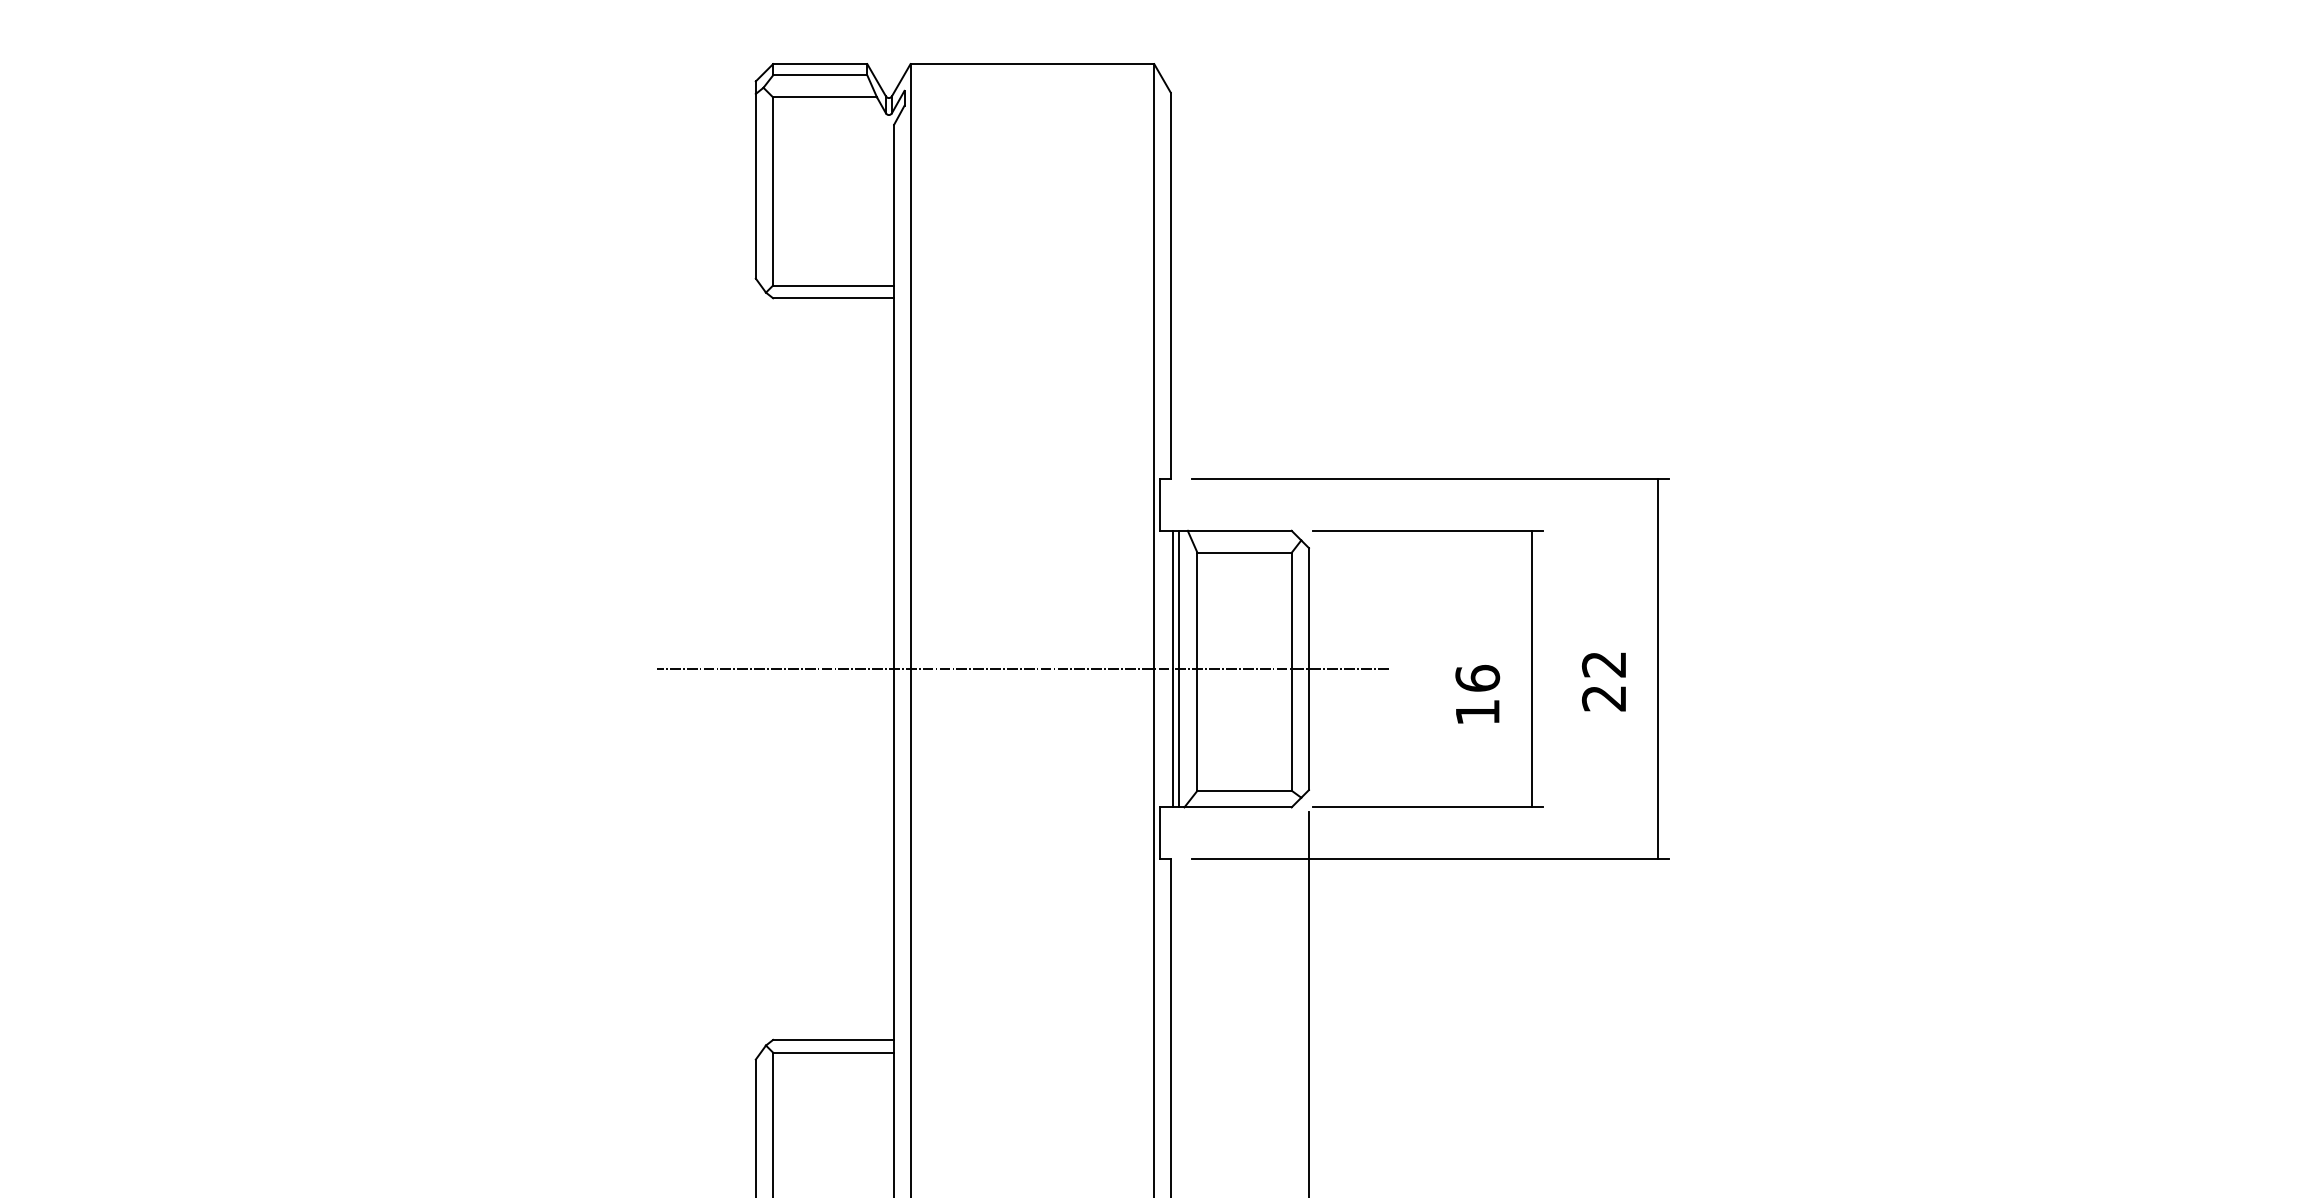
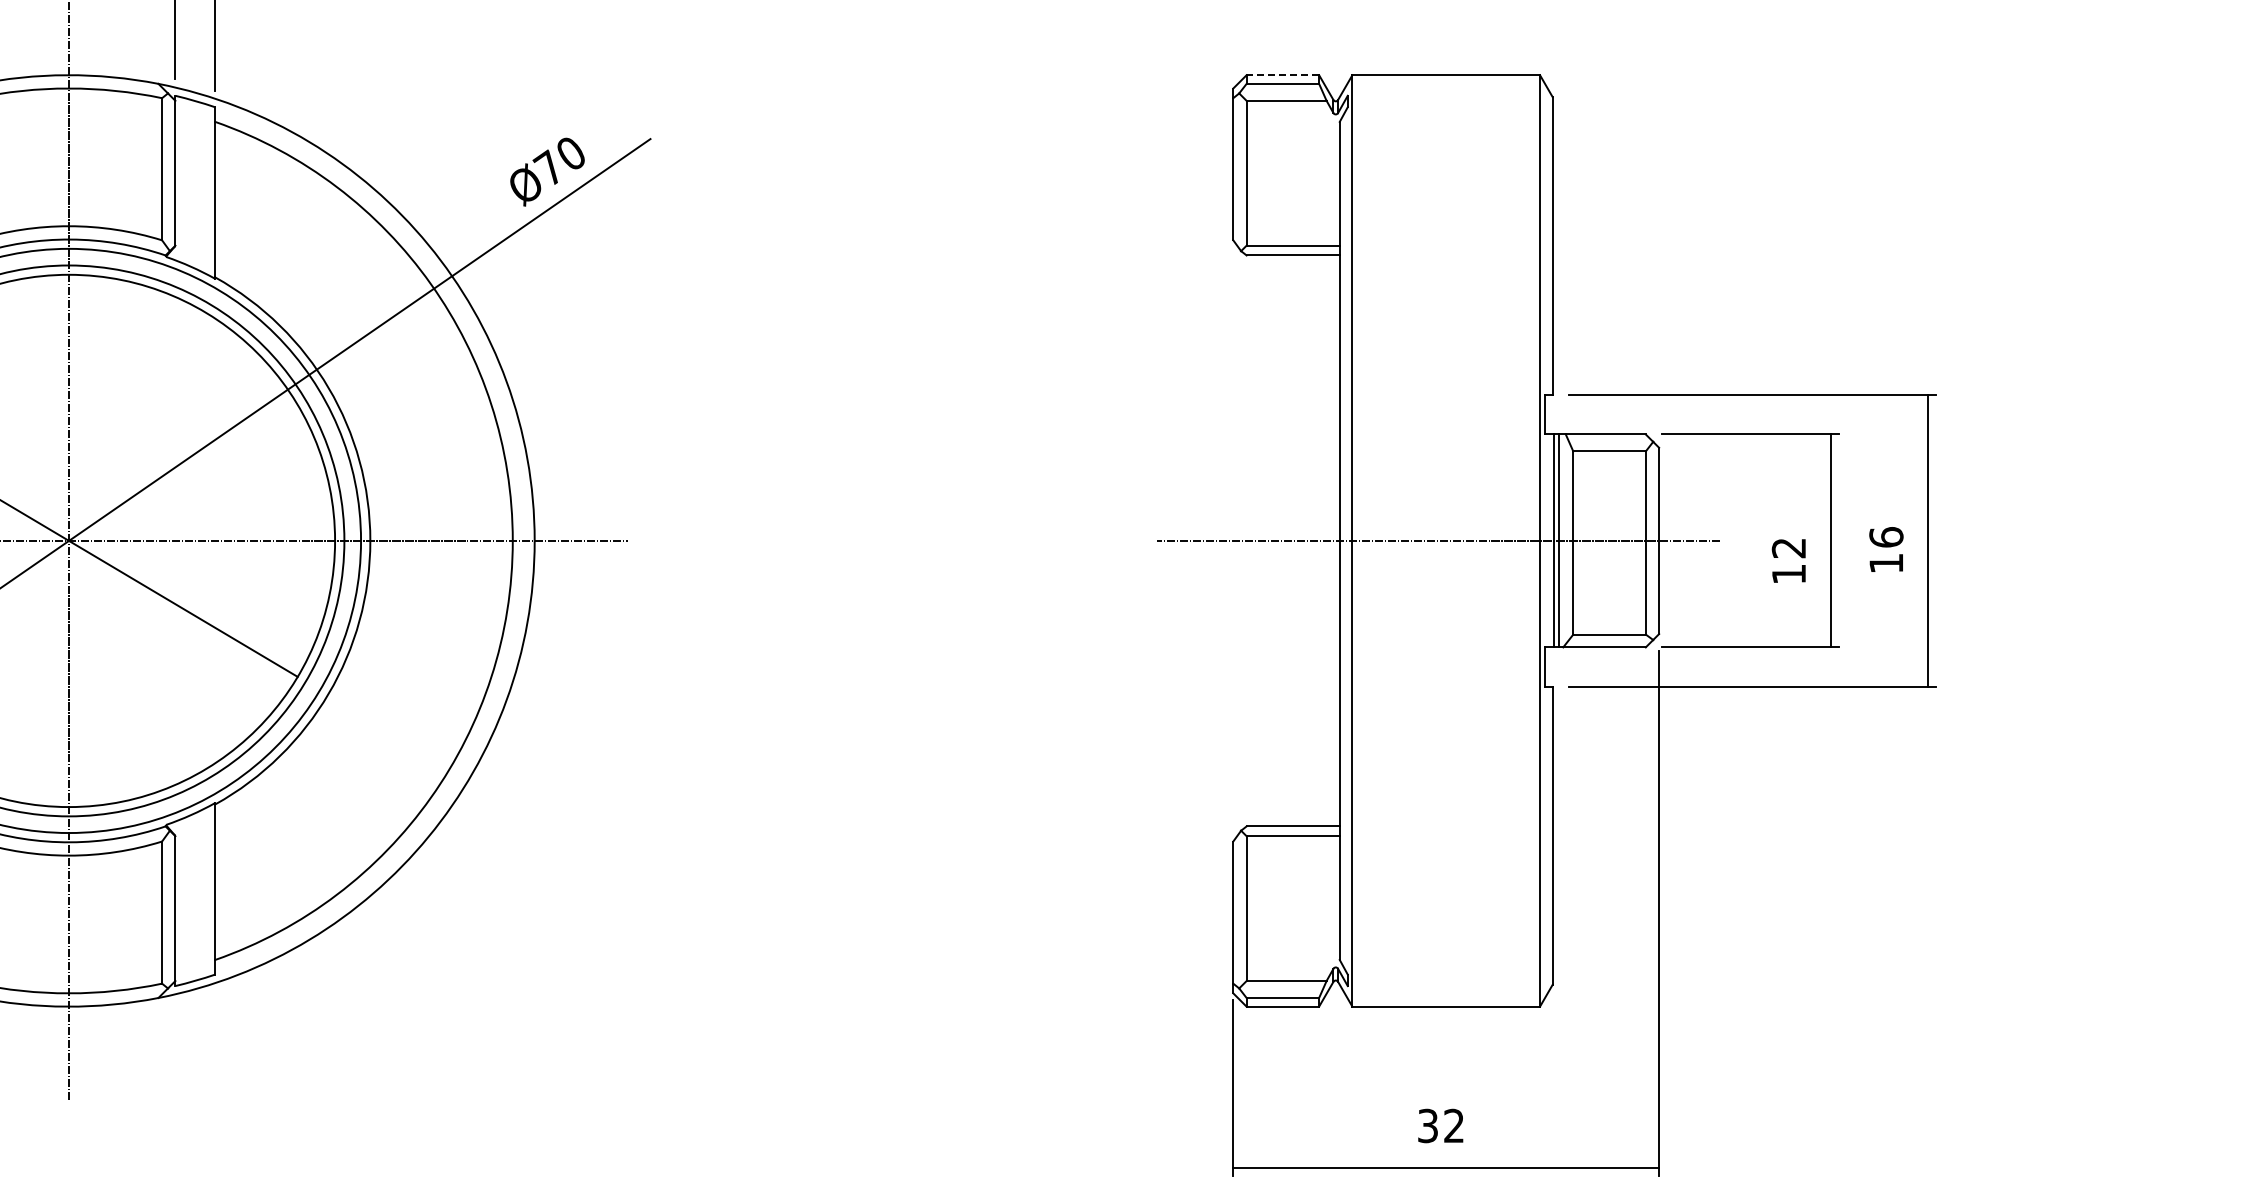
line: (819, 64) -> (1282, 75), solid -> dashed
text: (1477, 677) -> (1788, 547), 16 -> 12
text: (1604, 681) -> (1886, 550), 22 -> 16

